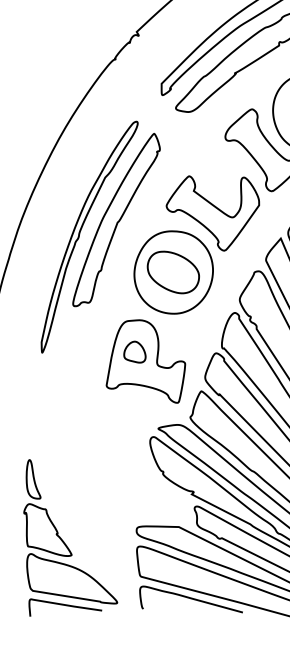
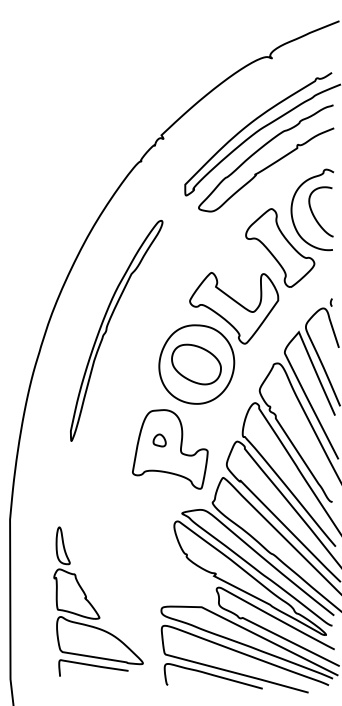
part: (116, 219) -> (142, 314), removed
part: (134, 352) -> (159, 440), size x0.6
part: (65, 543) -> (93, 606), moved

